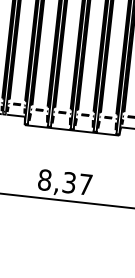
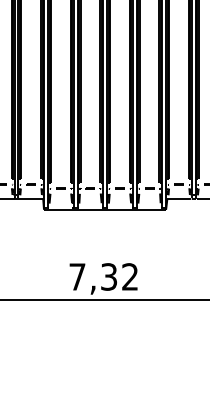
text: (65, 181) -> (103, 276), 8,37 -> 7,32

